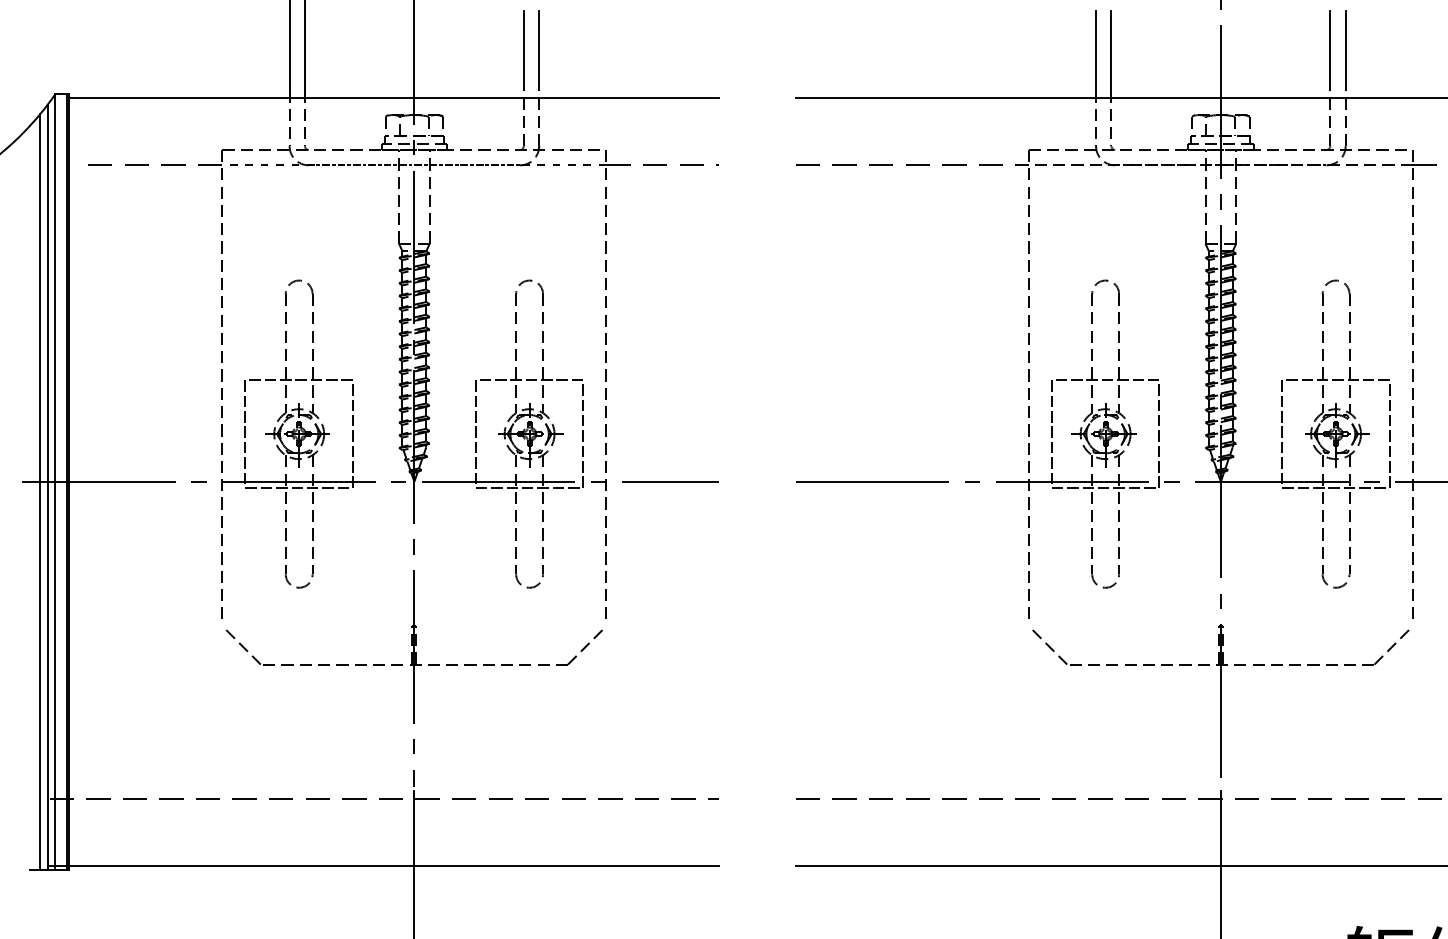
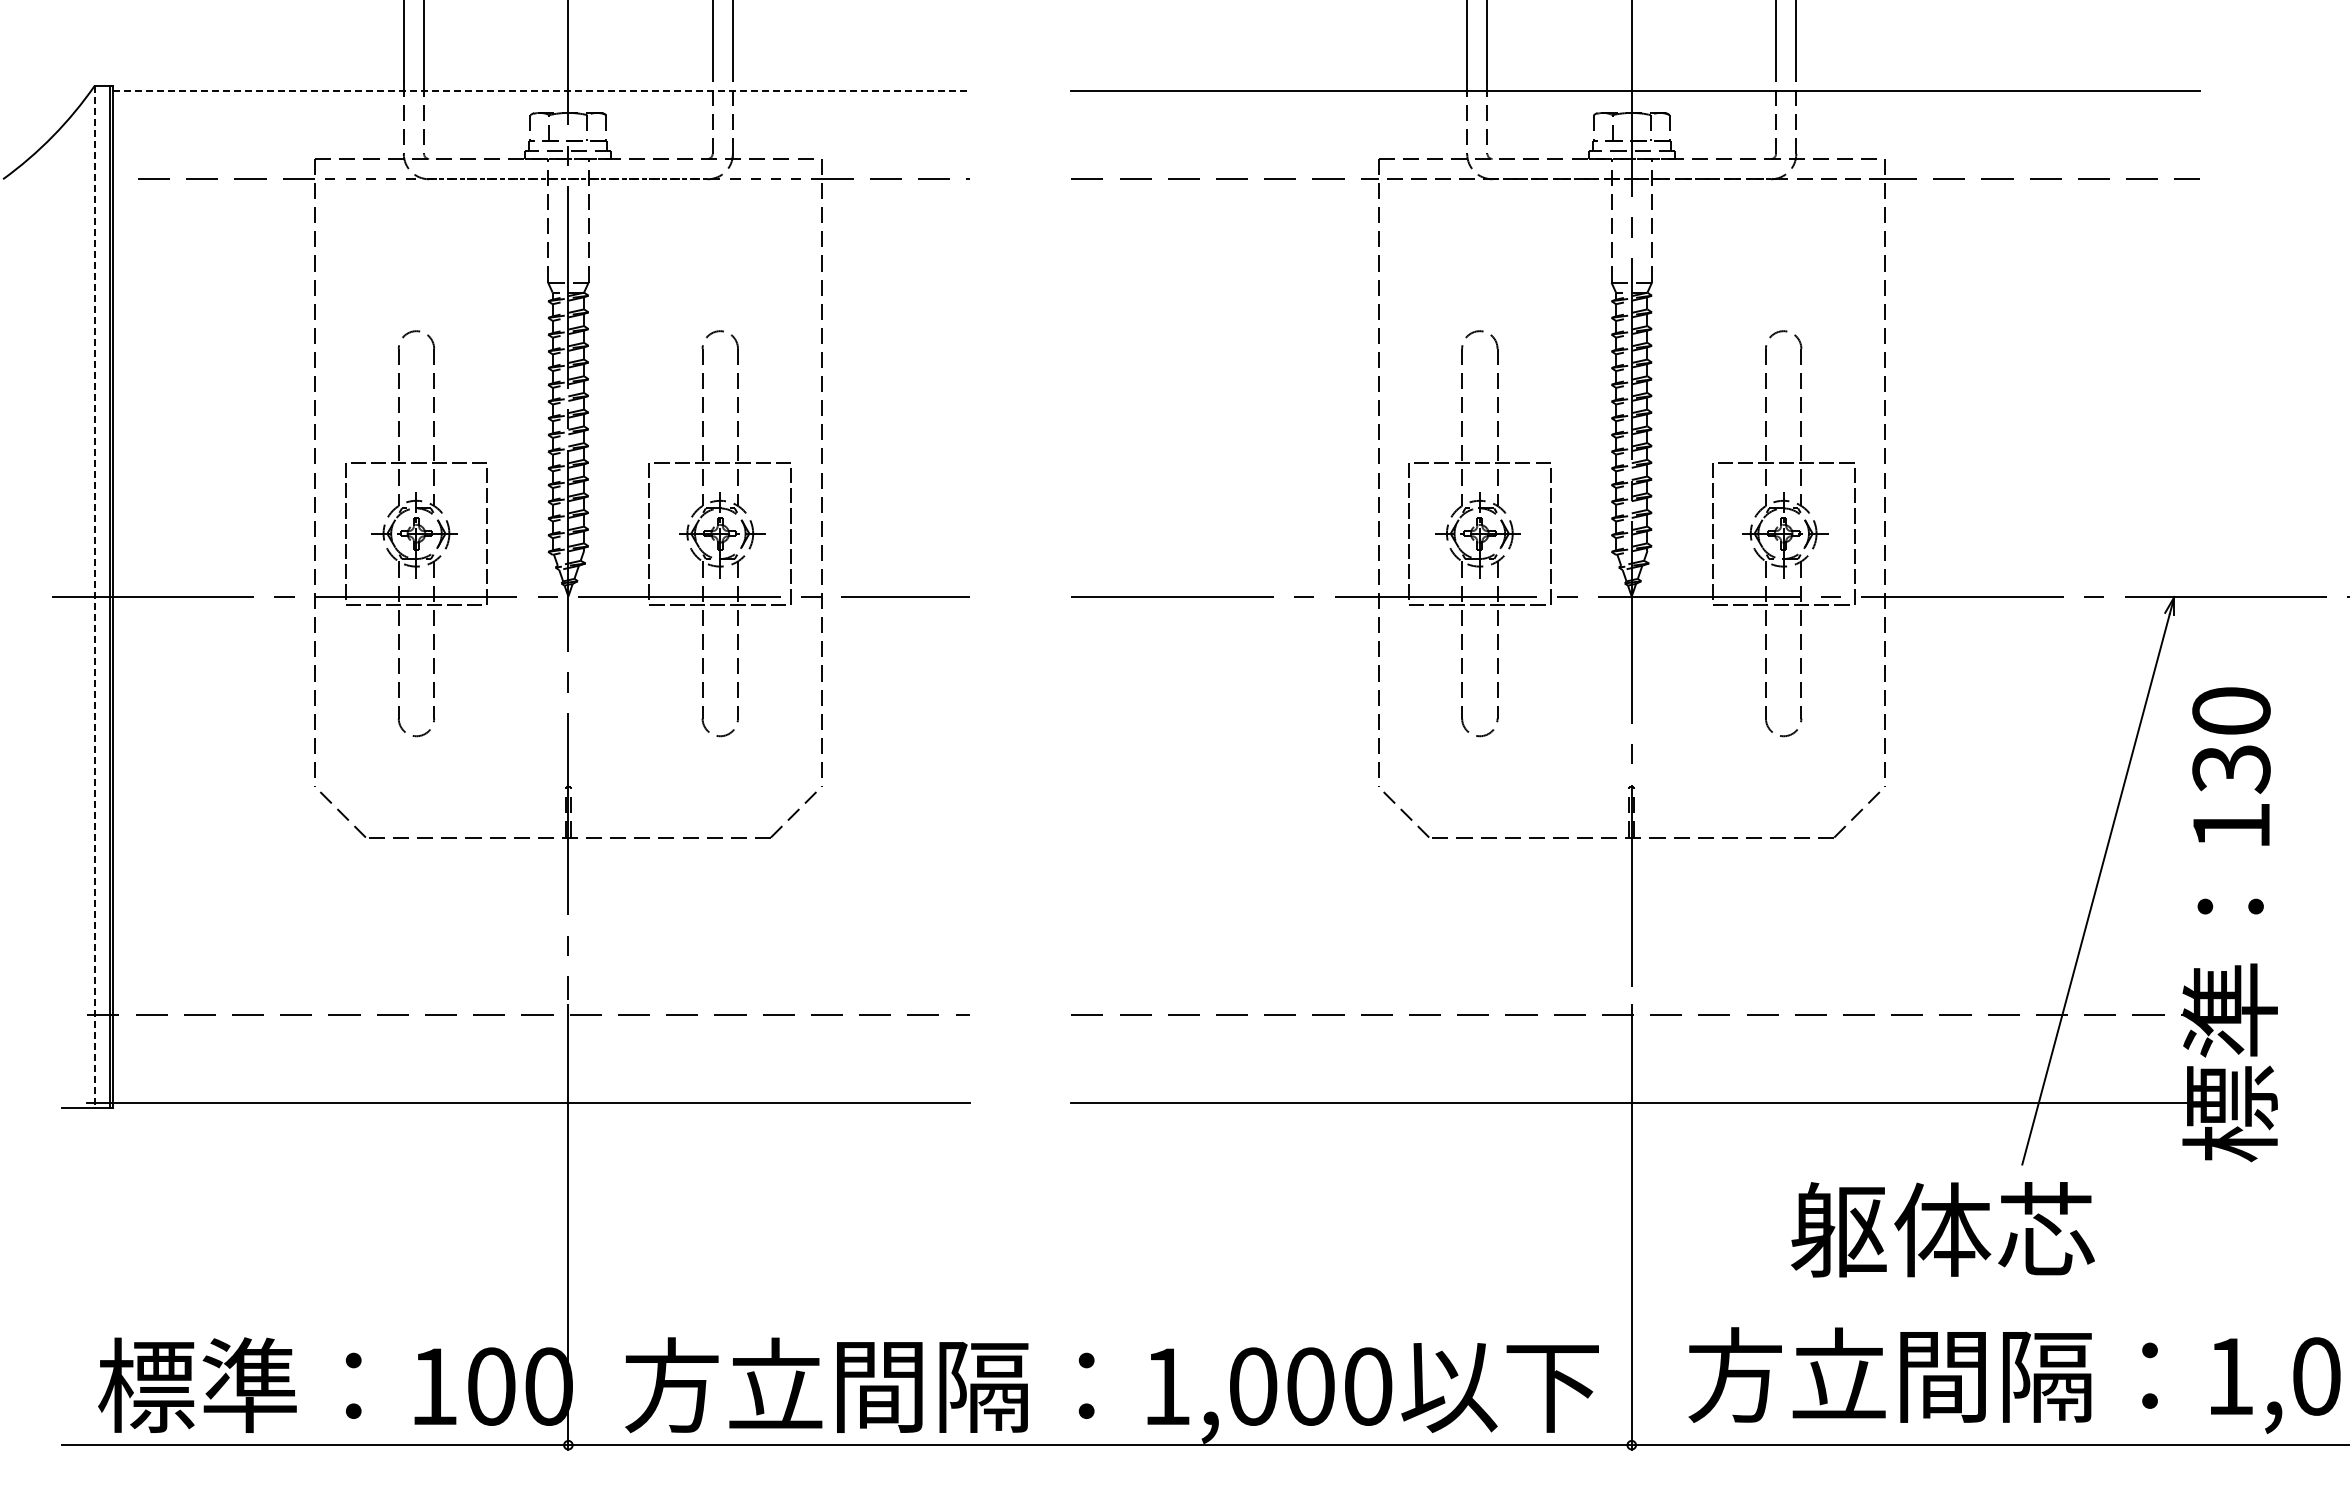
line: (394, 98) -> (541, 90), solid -> dashed
line: (55, 482) -> (94, 597), solid -> dashed
line: (47, 487) -> (84, 603), removed
line: (39, 492) -> (74, 610), removed

